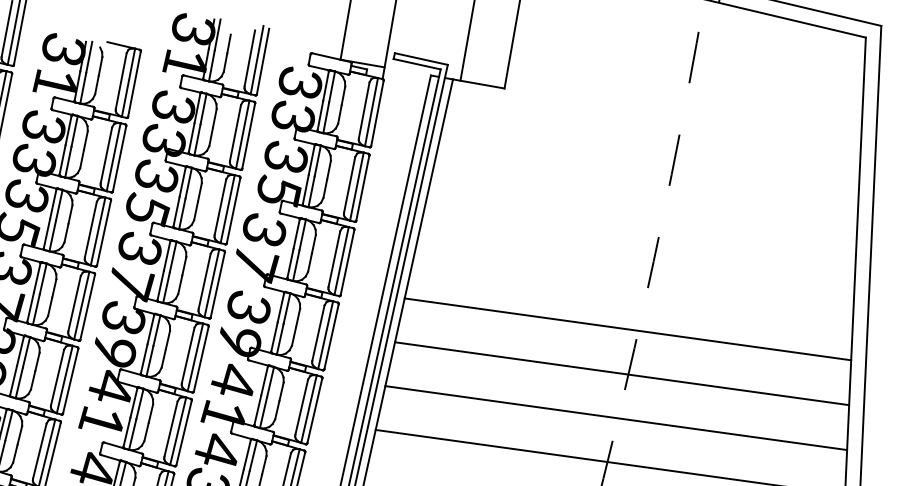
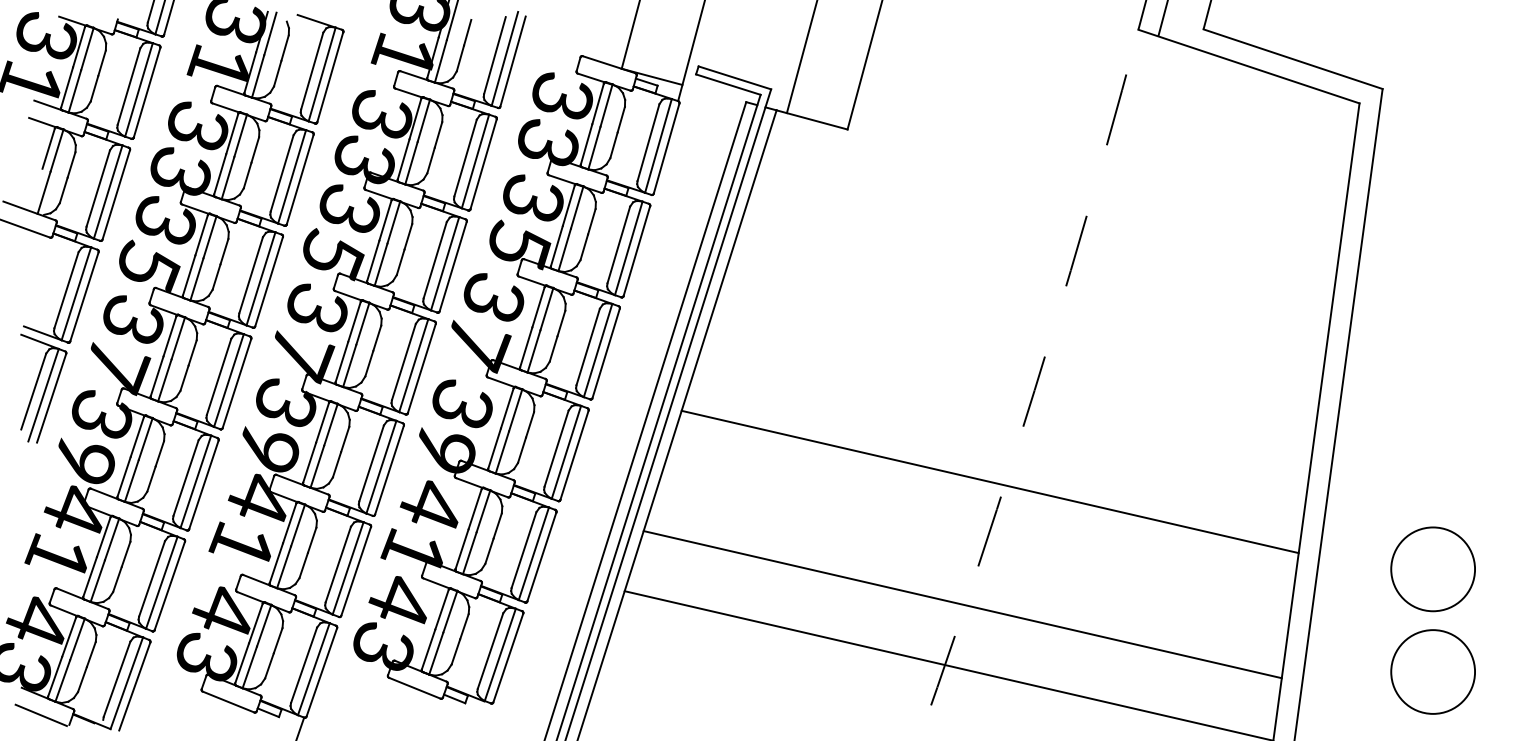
line: (622, 373) -> (976, 542), removed

